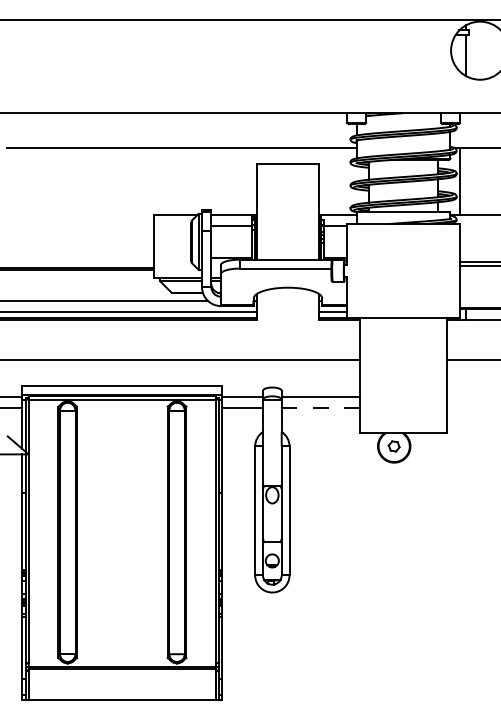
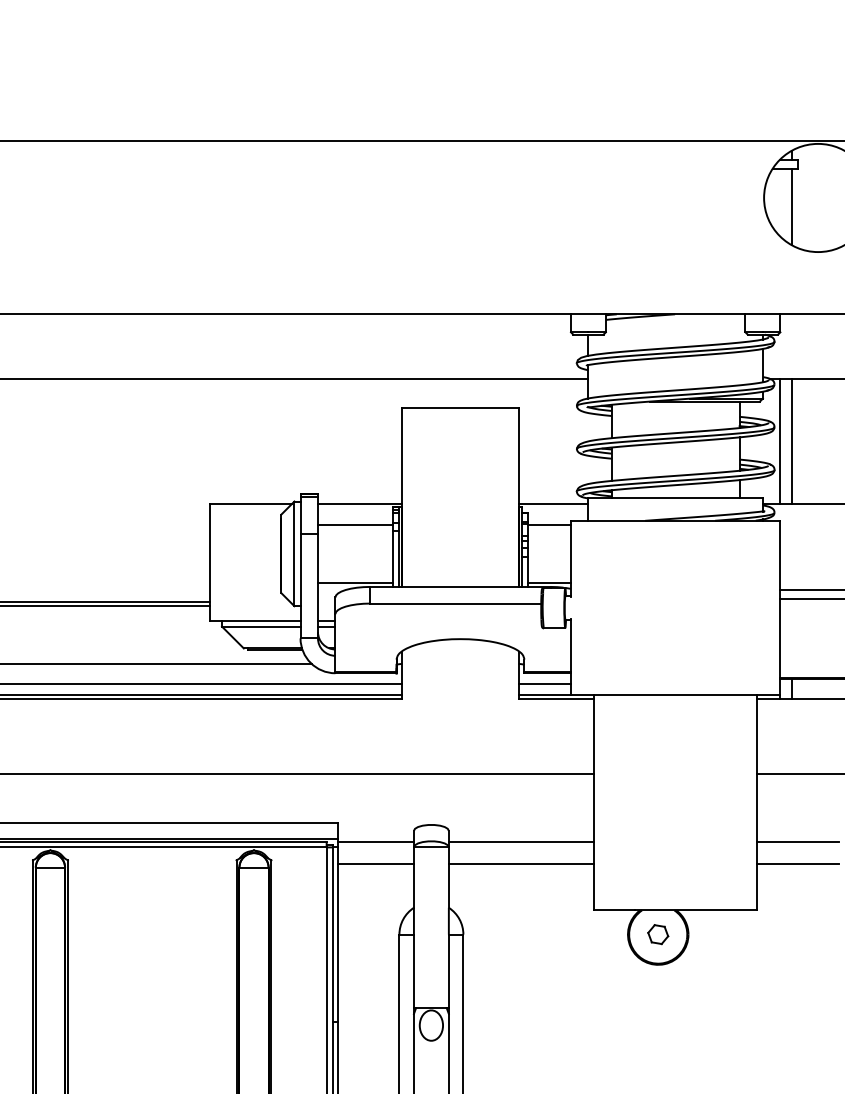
line: (466, 181) -> (792, 441), added
line: (469, 396) -> (798, 841), added
line: (321, 408) -> (522, 863), dashed -> solid
line: (469, 408) -> (798, 863), added

